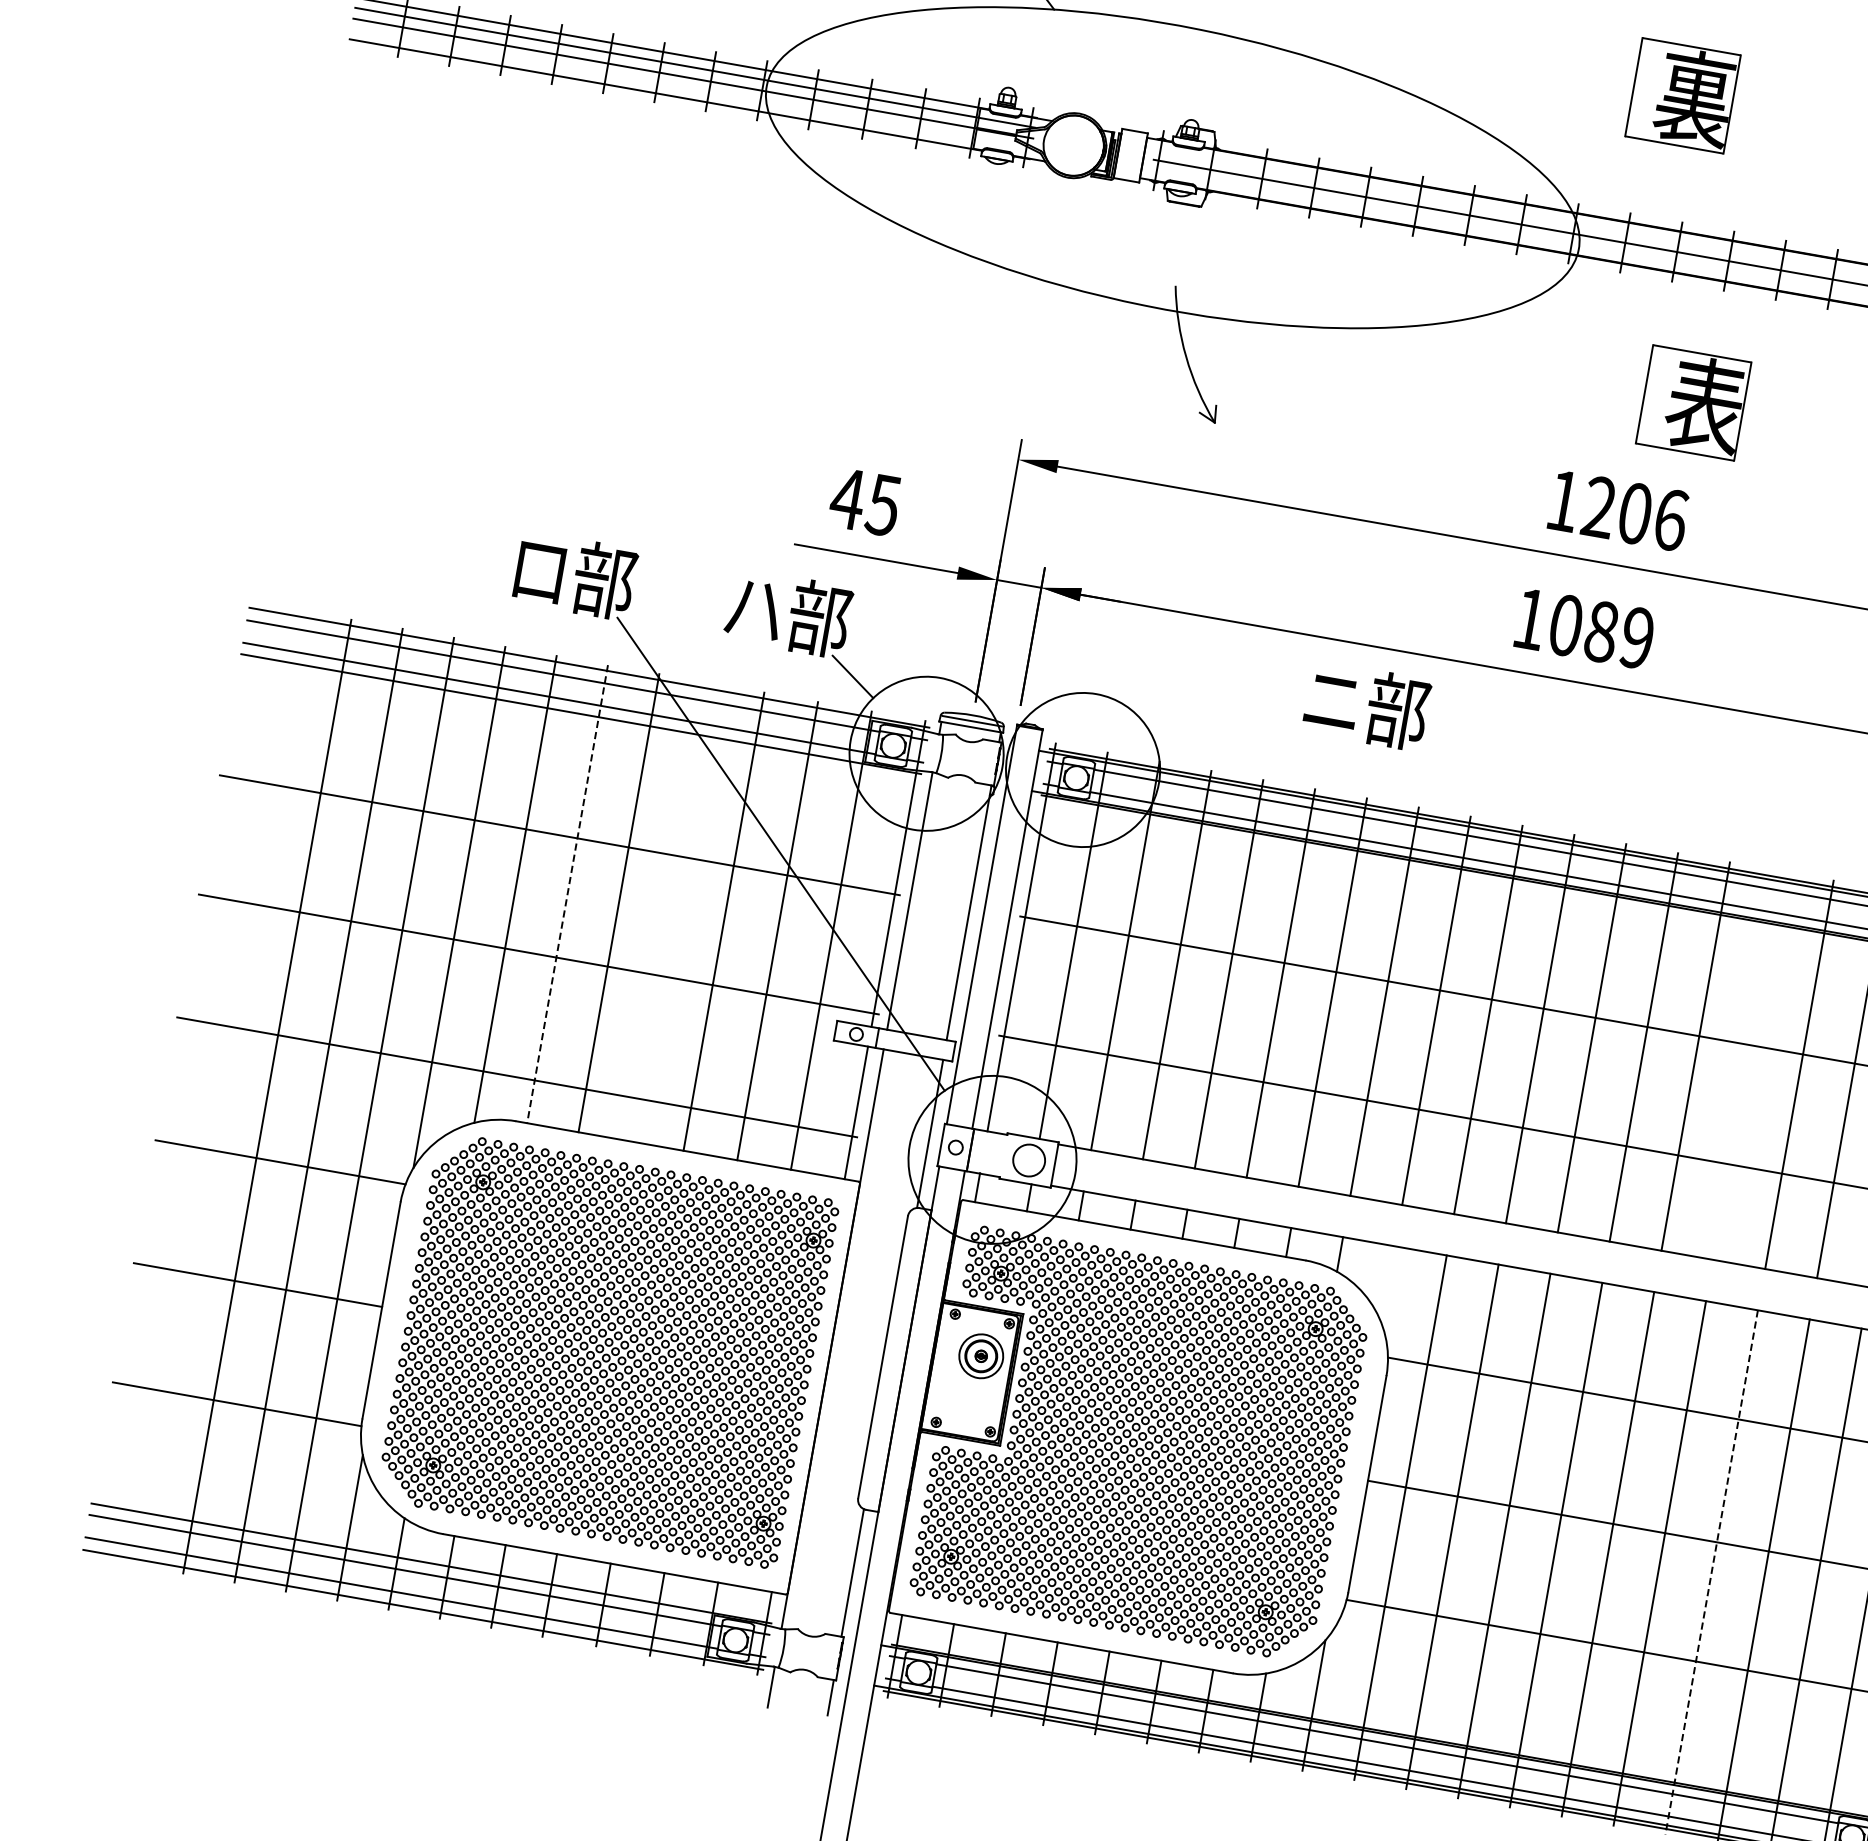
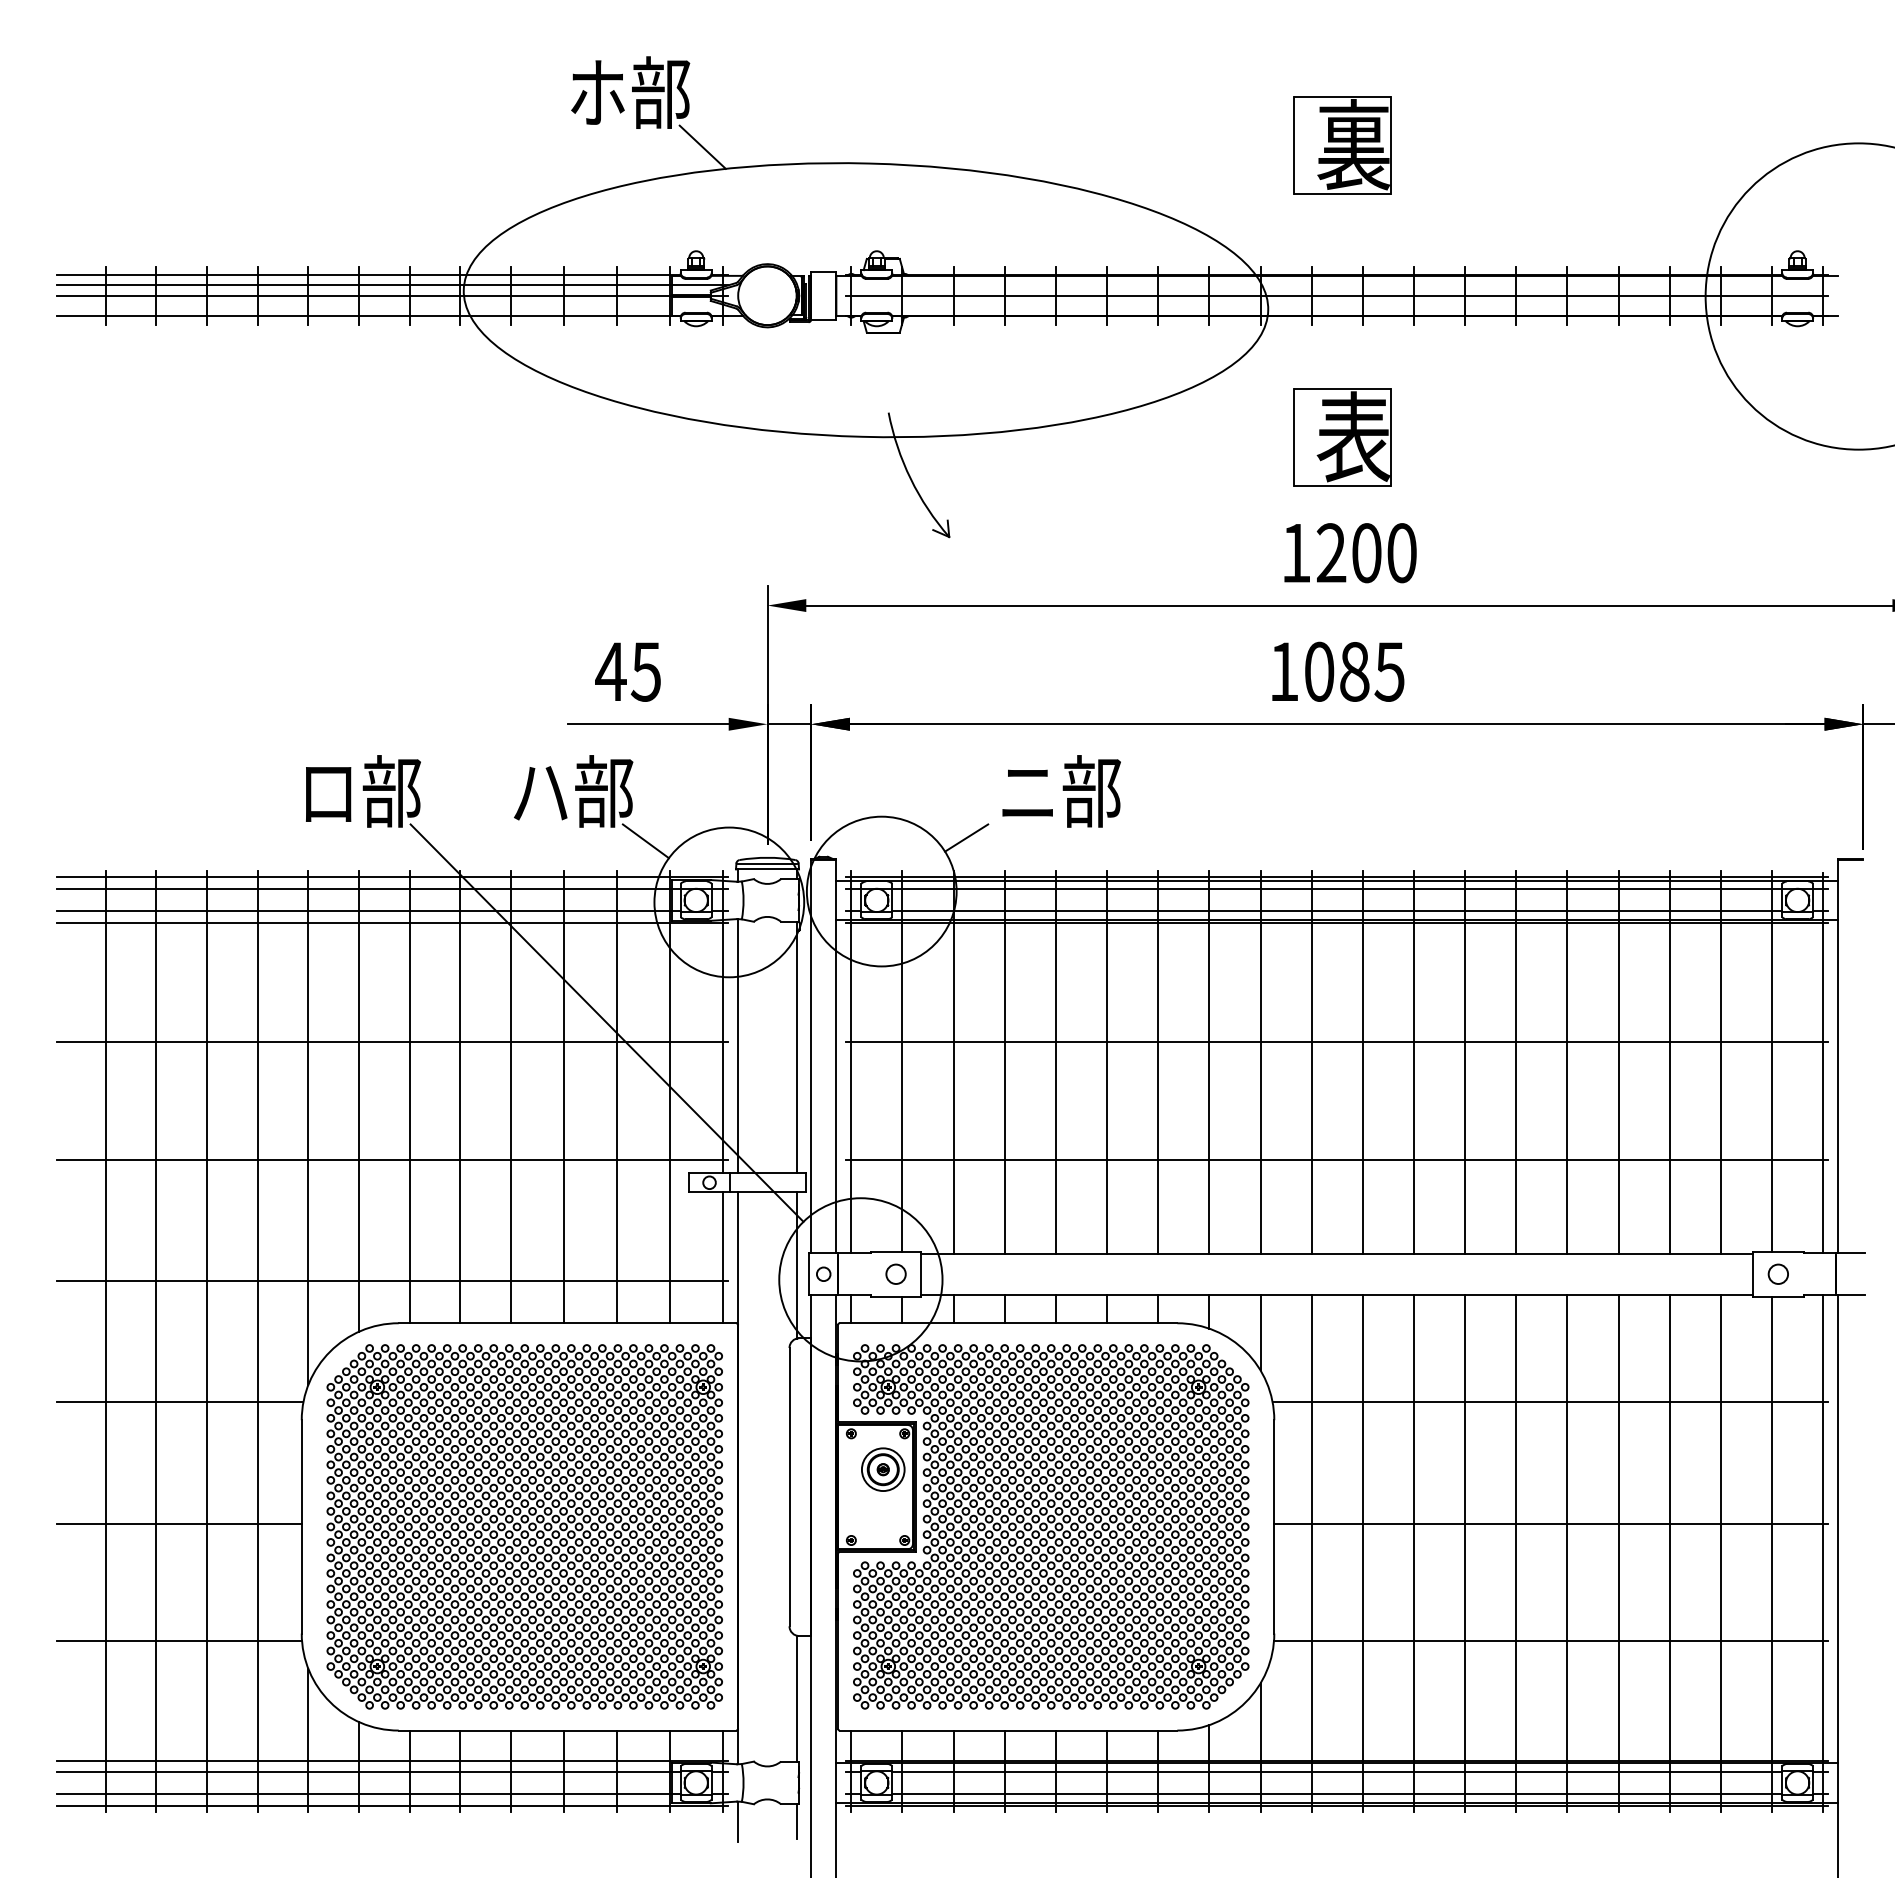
part: (1694, 403) -> (1342, 437), moved
text: (1671, 520) -> (1402, 553), 1206 -> 1200
text: (1637, 637) -> (1389, 671), 1089 -> 1085
text: (1366, 706) -> (1061, 791), moved
line: (1178, 730) -> (966, 837), added
line: (567, 894) -> (409, 1097), dashed -> solid
line: (669, 912) -> (510, 1097), added
line: (1747, 1064) -> (1567, 1061), added
line: (215, 1087) -> (105, 1341), added
circle: (1028, 1159) -> (895, 1273), size x0.62
line: (1388, 1284) -> (1260, 1332), added
line: (1711, 1572) -> (1618, 1553), dashed -> solid

